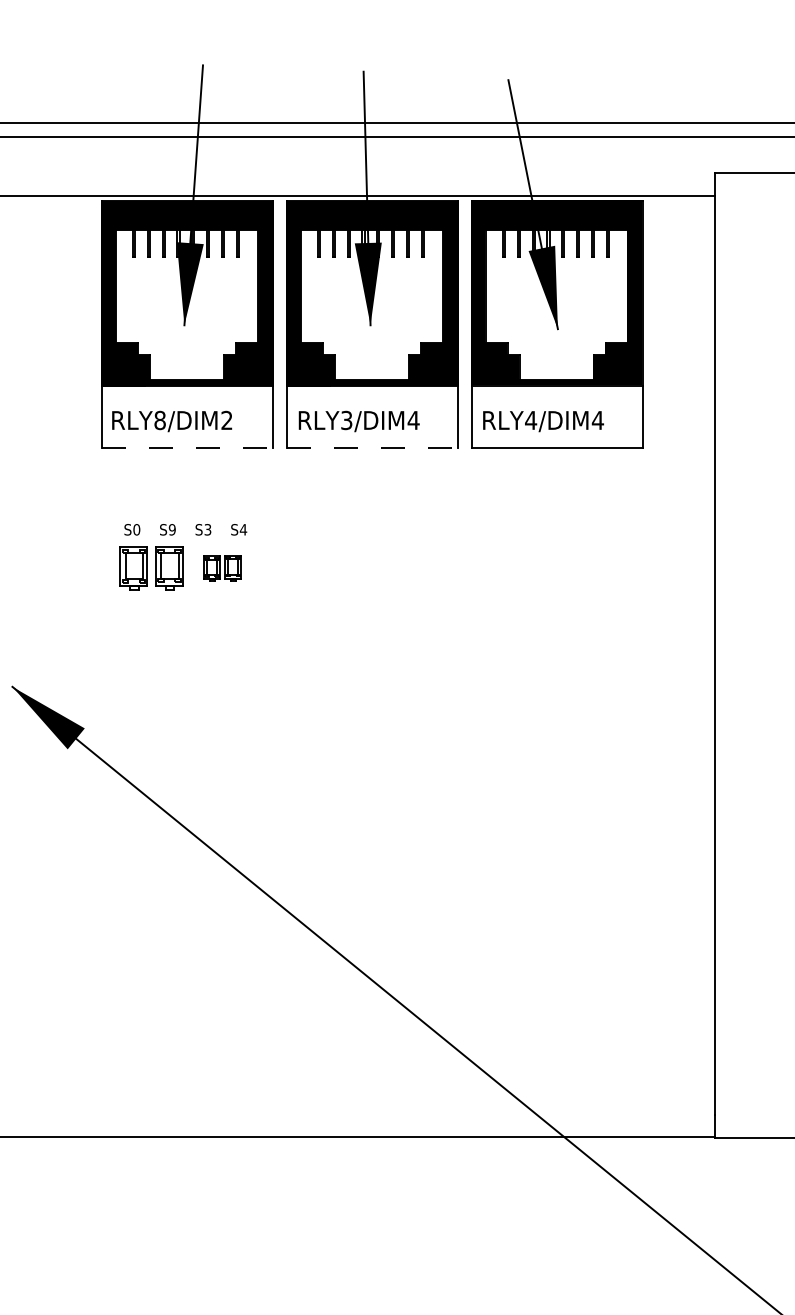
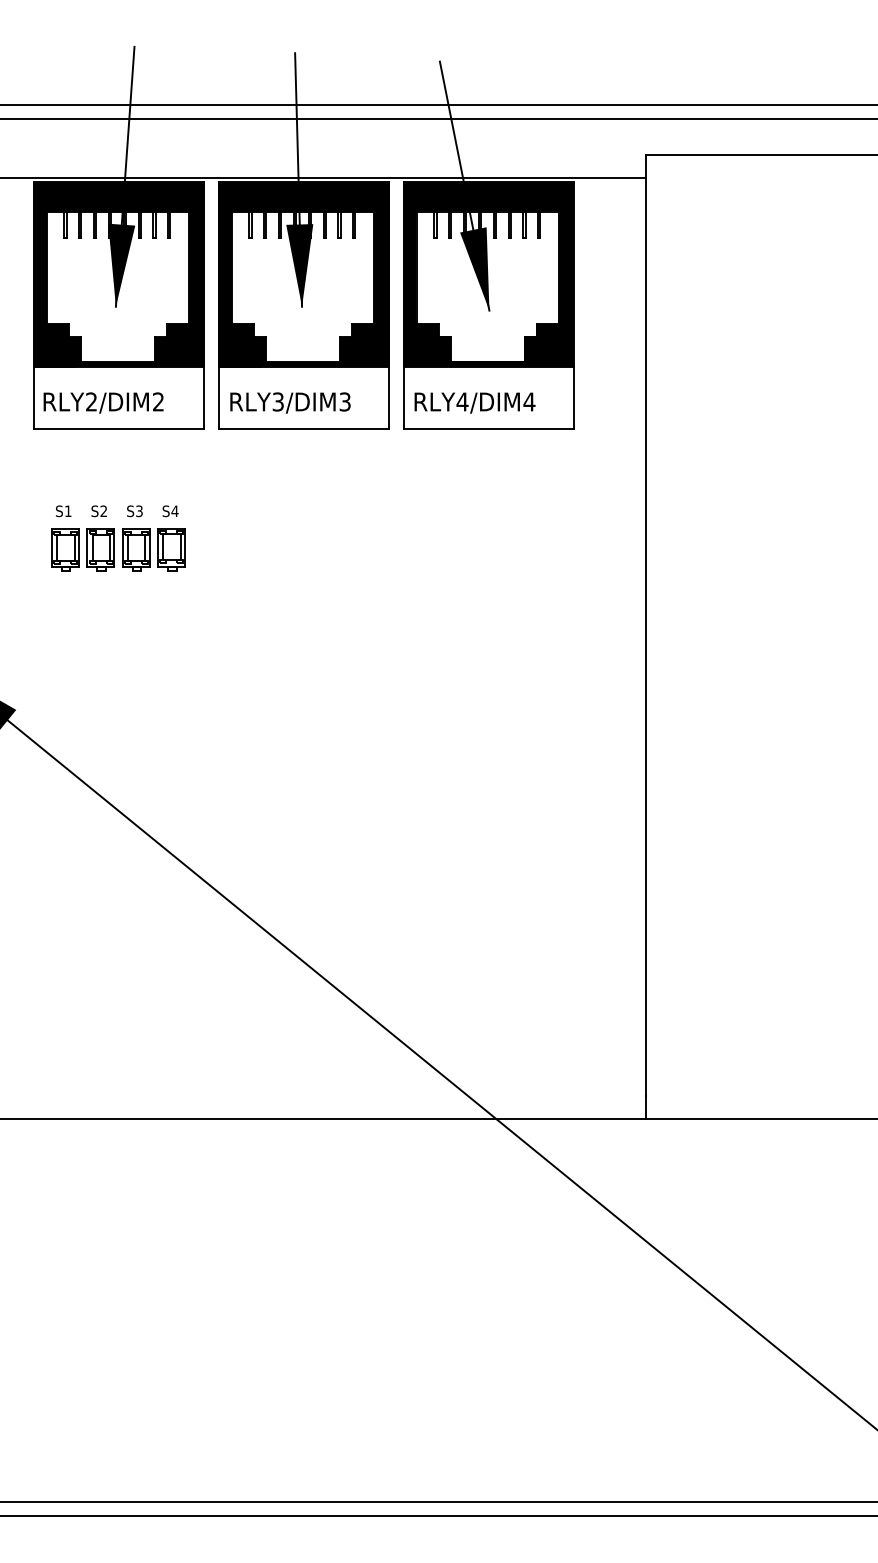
text: (160, 420) -> (91, 401), RLY8/DIM2 -> RLY2/DIM2
text: (414, 420) -> (345, 401), RLY3/DIM4 -> RLY3/DIM3
line: (188, 448) -> (119, 429), dashed -> solid
line: (373, 448) -> (304, 429), dashed -> solid
text: (136, 530) -> (67, 511), S0 -> S1
text: (172, 530) -> (103, 511), S9 -> S2
part: (222, 568) -> (153, 549), size x1.67

